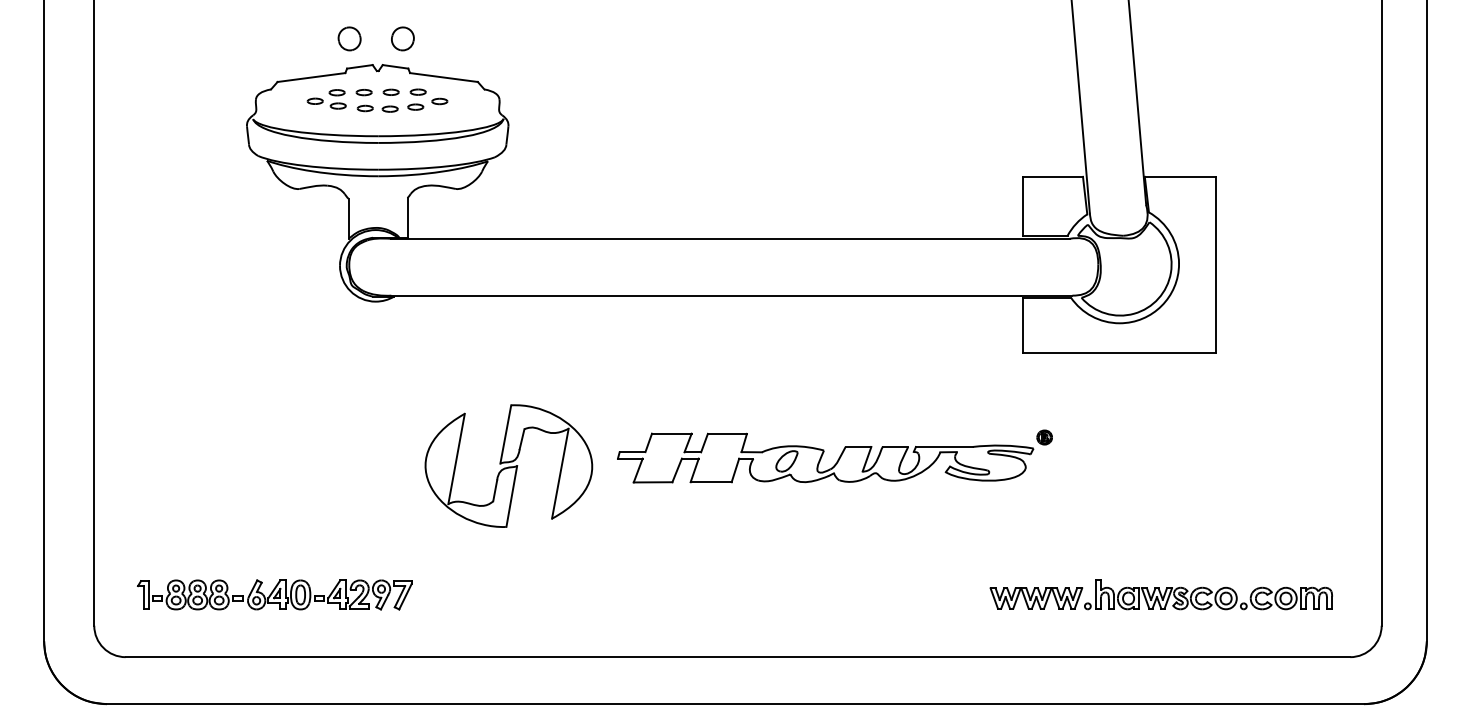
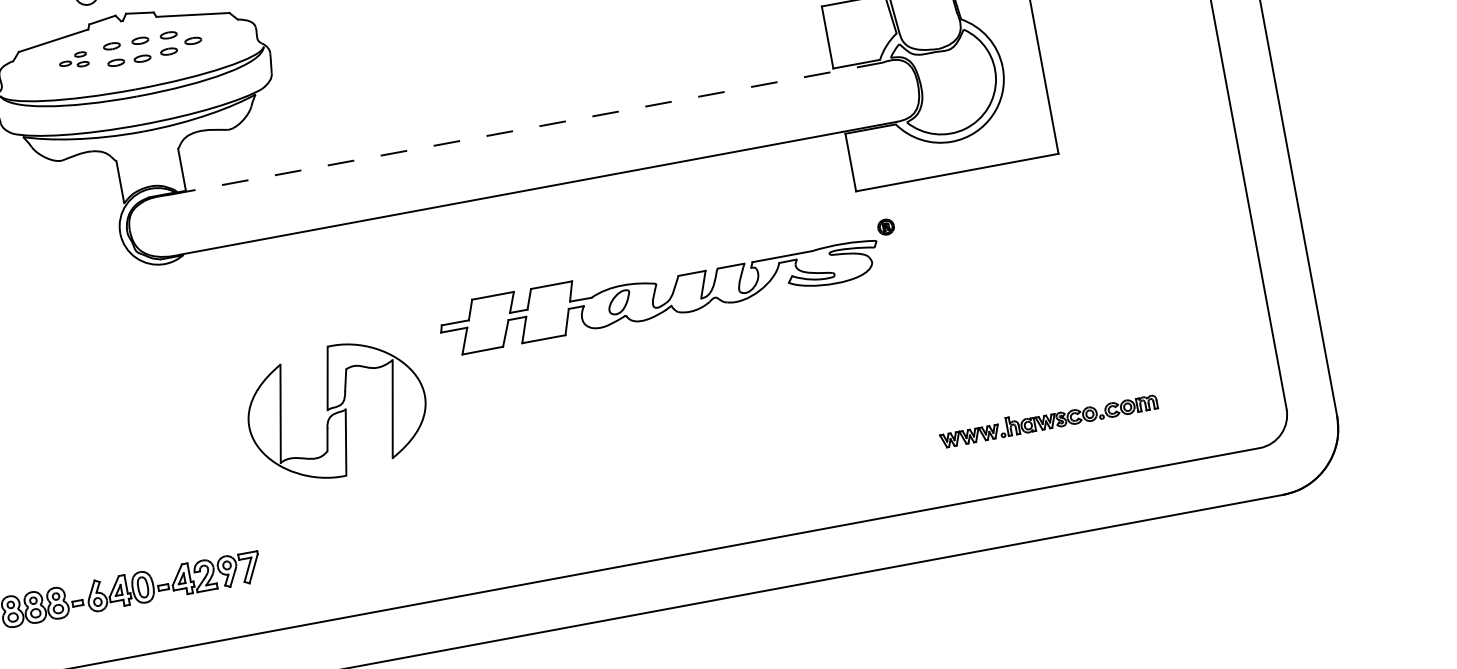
part: (326, 99) -> (73, 60), size x0.7
line: (731, 238) -> (526, 128), solid -> dashed
part: (834, 456) -> (668, 288), moved
part: (1160, 594) -> (1047, 419), size x0.6

